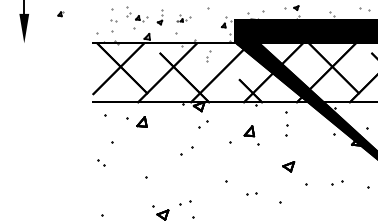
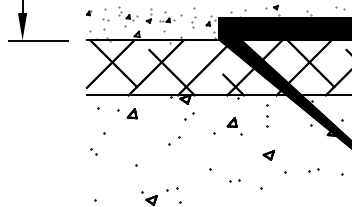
part: (60, 14) -> (88, 13), moved
part: (183, 18) -> (170, 17), size x1.67
line: (40, 43) -> (37, 40), added
part: (208, 56) -> (194, 21), moved

